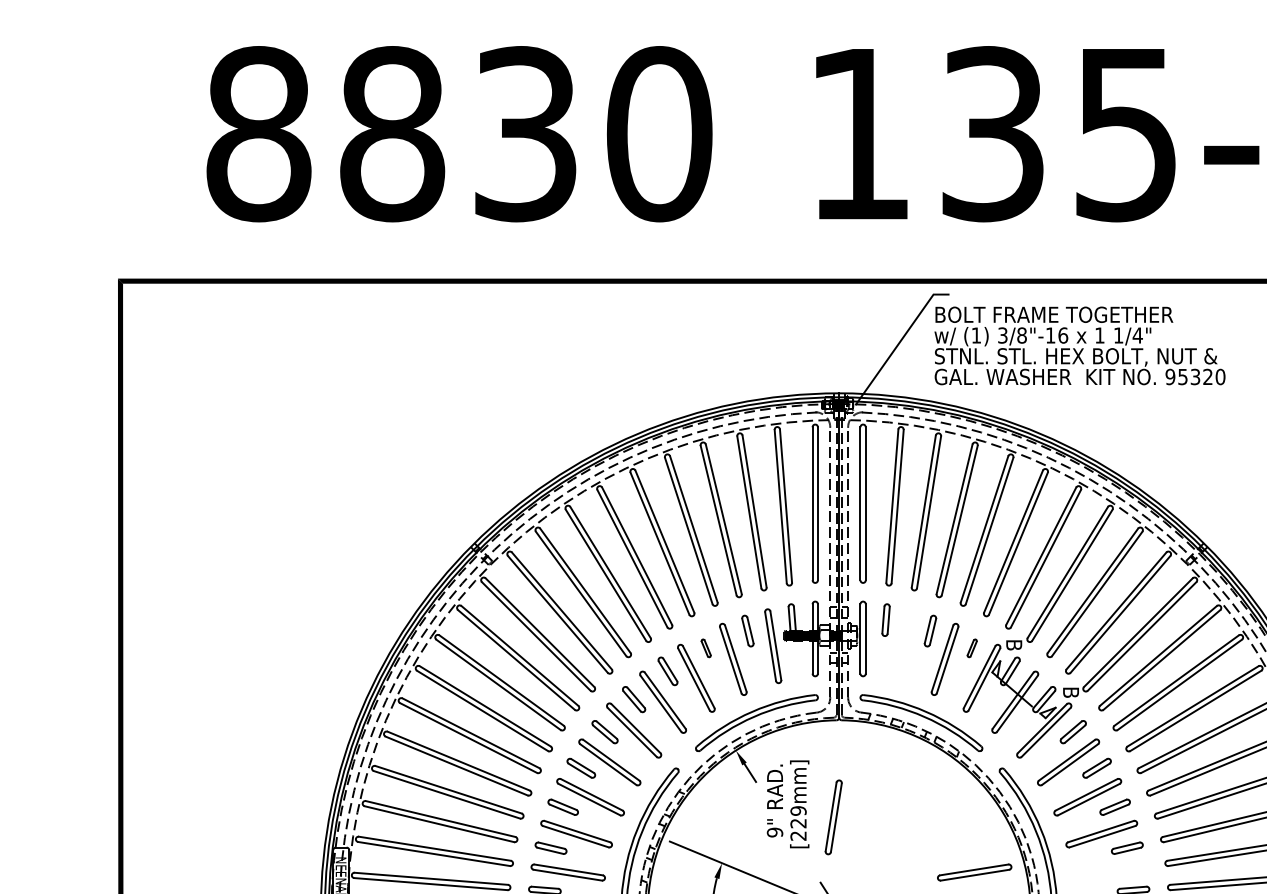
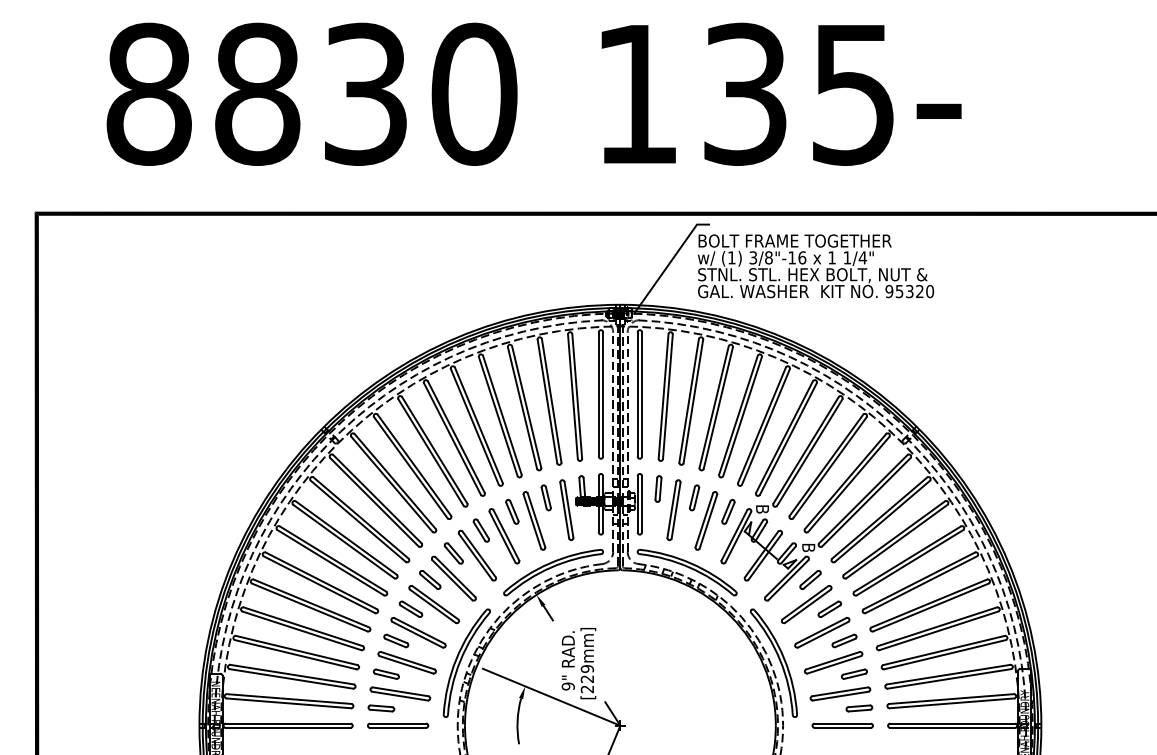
part: (706, 647) -> (512, 511), size x1.67
part: (972, 647) -> (728, 511), size x1.67
text: (787, 804) -> (578, 663), moved
part: (833, 817) -> (673, 510), moved
part: (974, 871) -> (840, 693), moved

